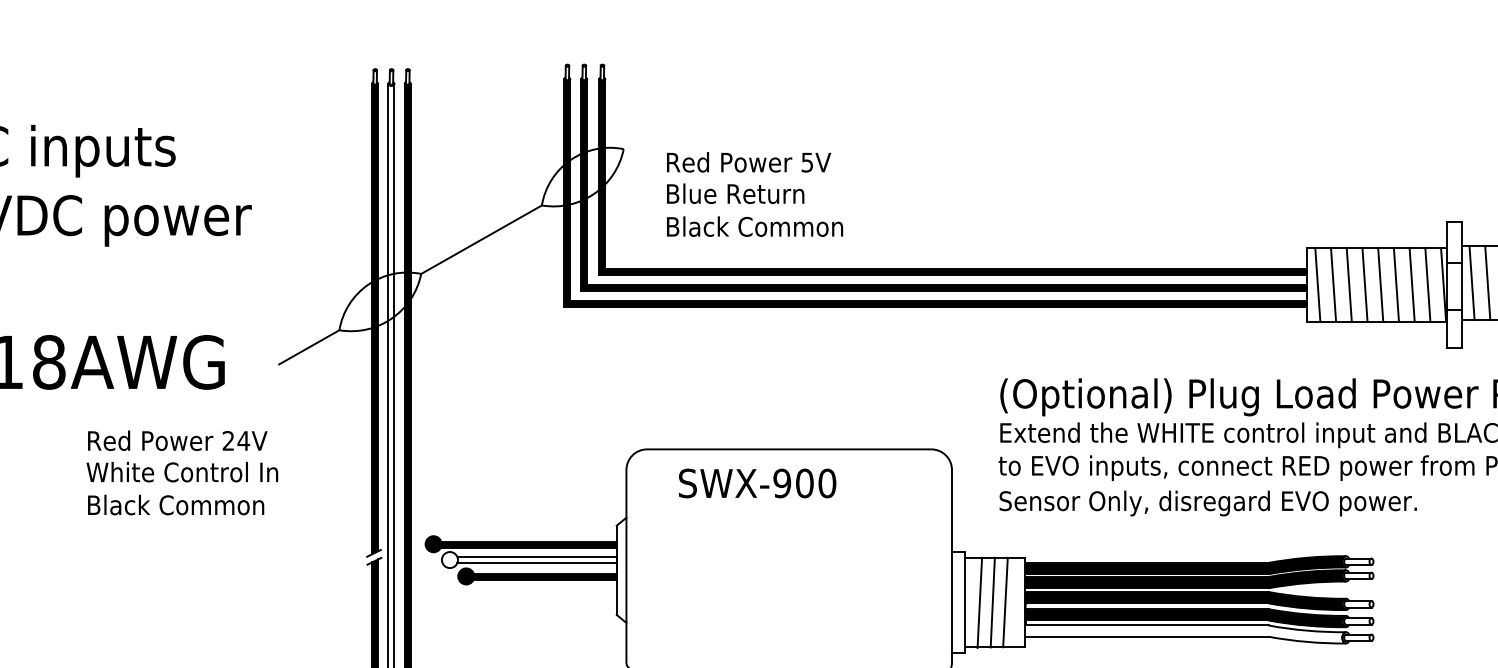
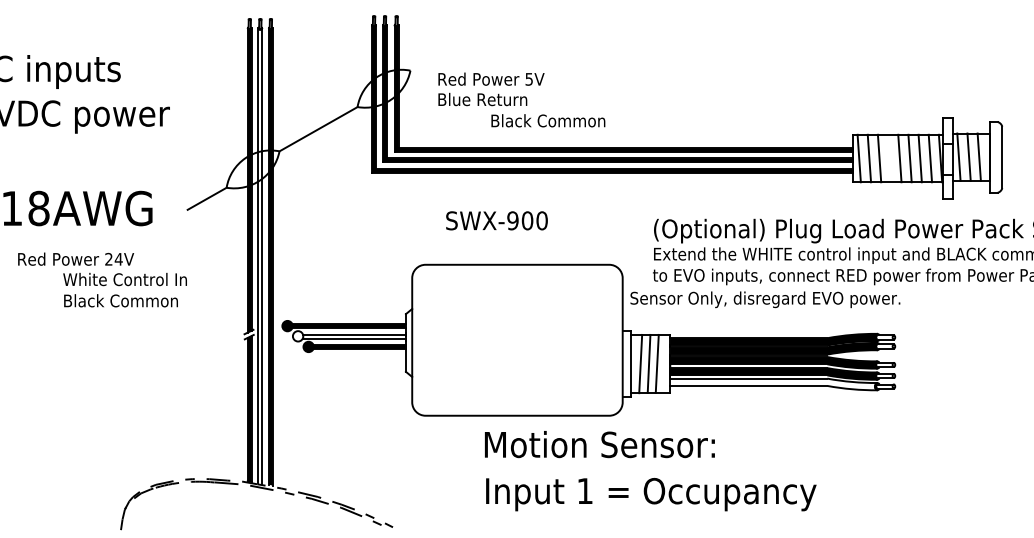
text: (755, 226) -> (548, 120), moved
line: (1364, 284) -> (889, 158), removed
text: (178, 439) -> (76, 258), moved
text: (756, 482) -> (496, 220), moved
text: (1208, 503) -> (765, 299), moved

